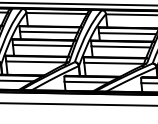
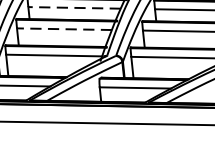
line: (48, 32) -> (73, 8), solid -> dashed
line: (42, 45) -> (64, 29), solid -> dashed

